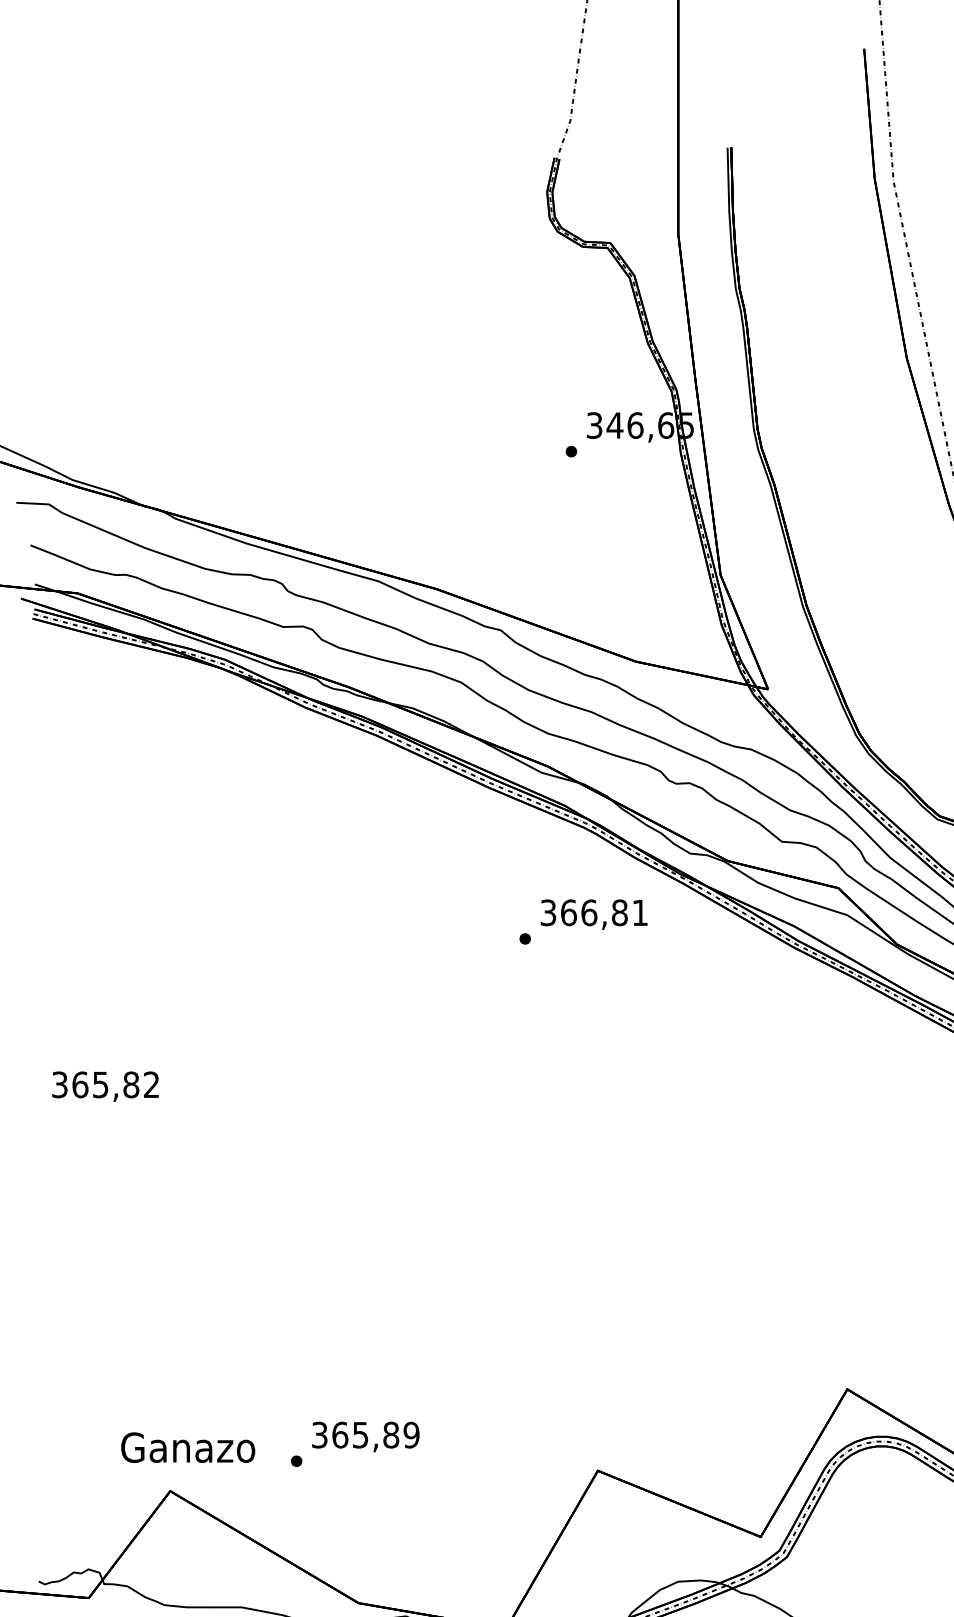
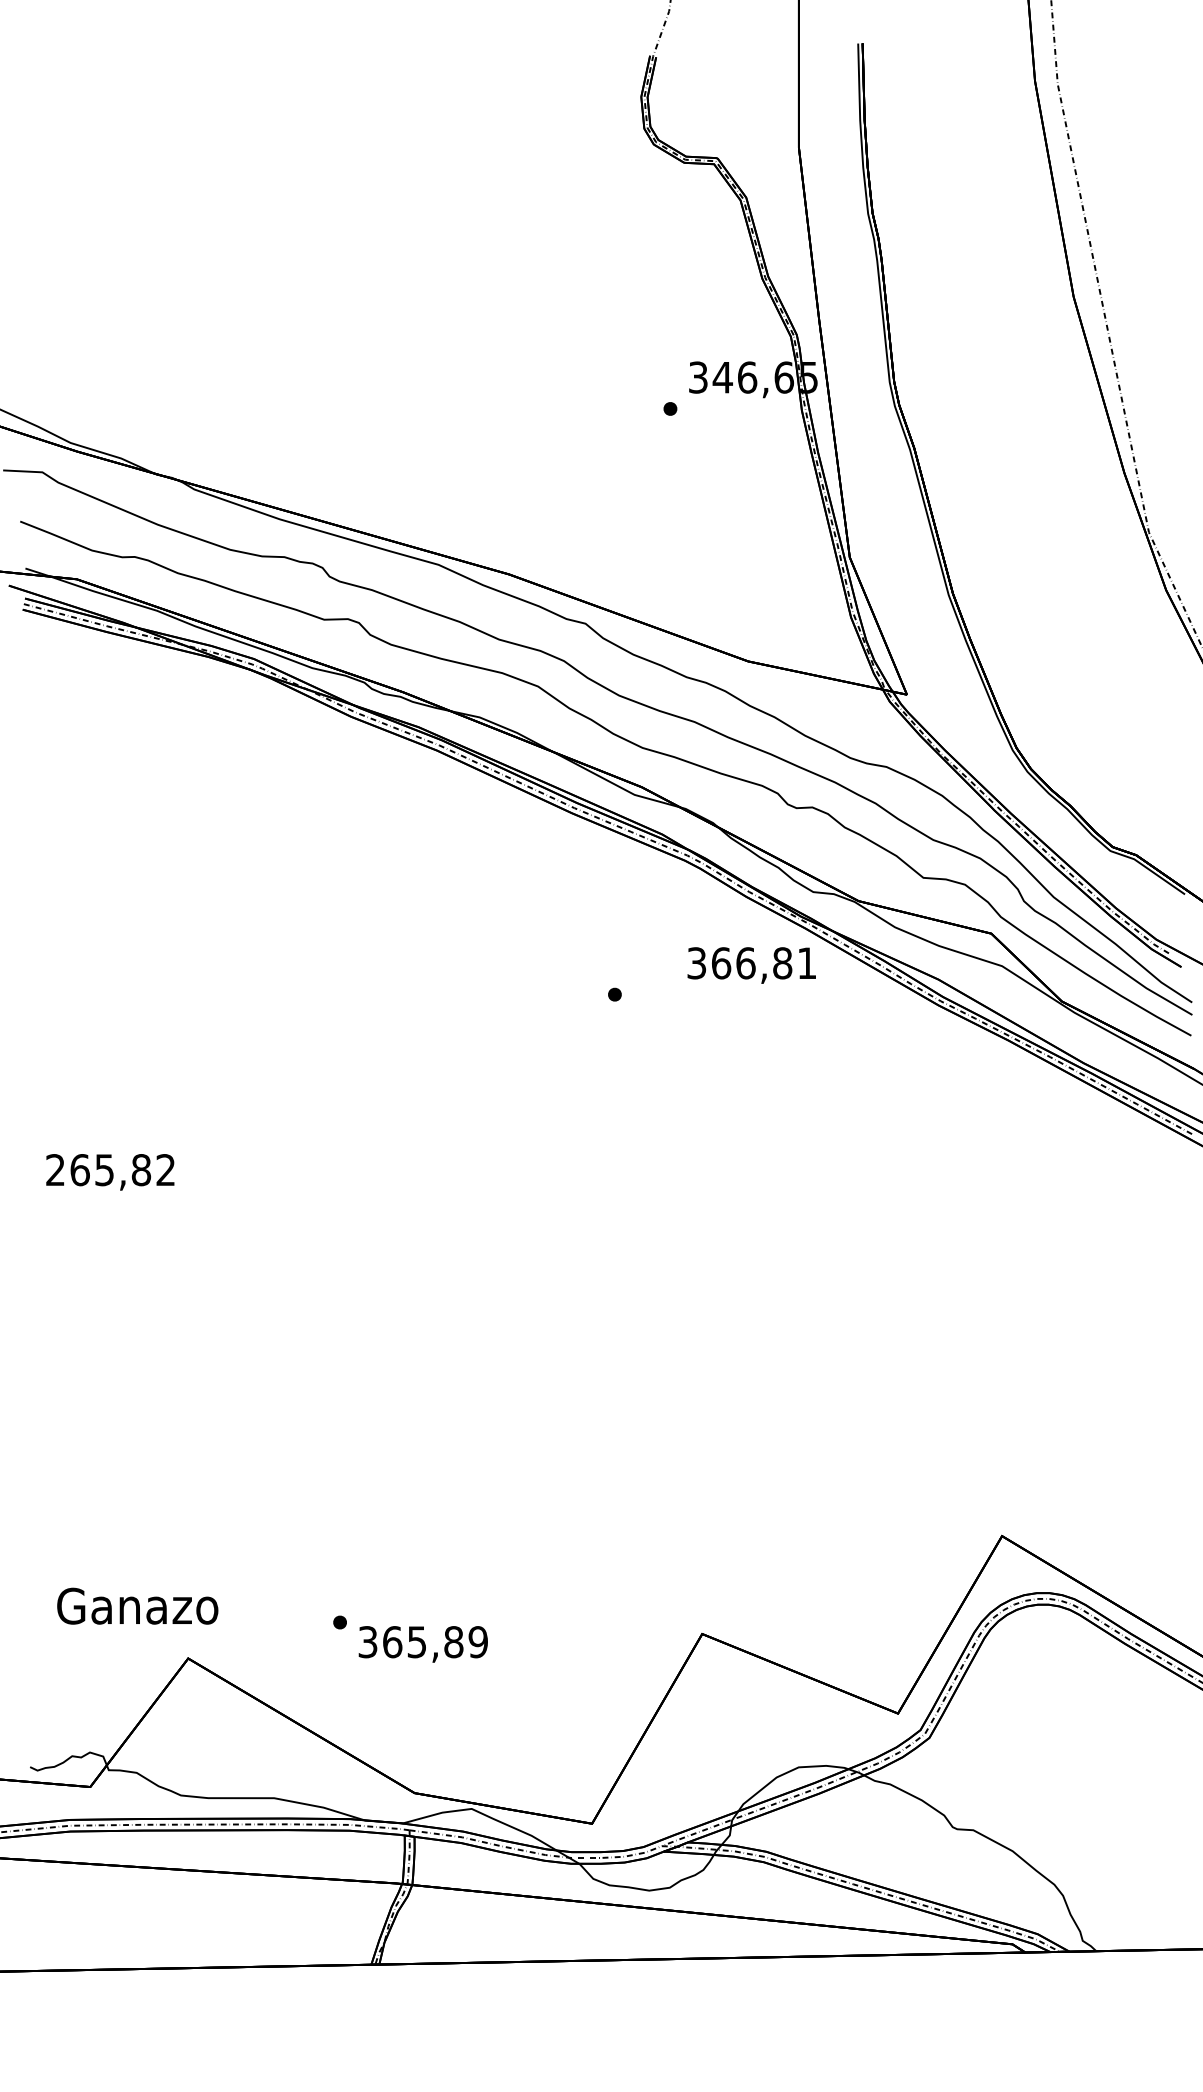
text: (593, 914) -> (751, 965), moved
text: (59, 1085) -> (55, 1170), 365,82 -> 265,82
text: (365, 1437) -> (422, 1644), moved
text: (187, 1447) -> (137, 1605), moved

